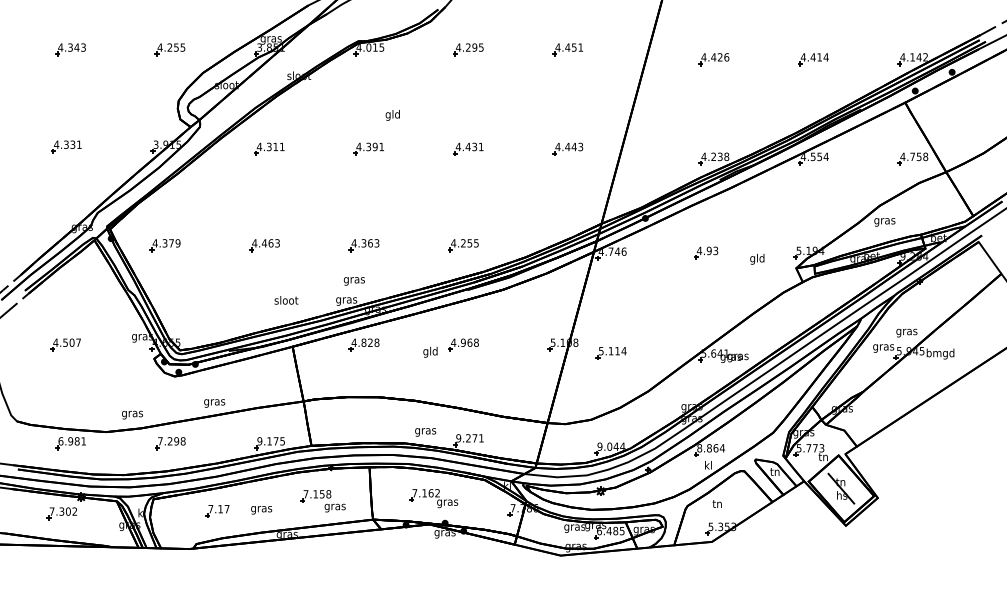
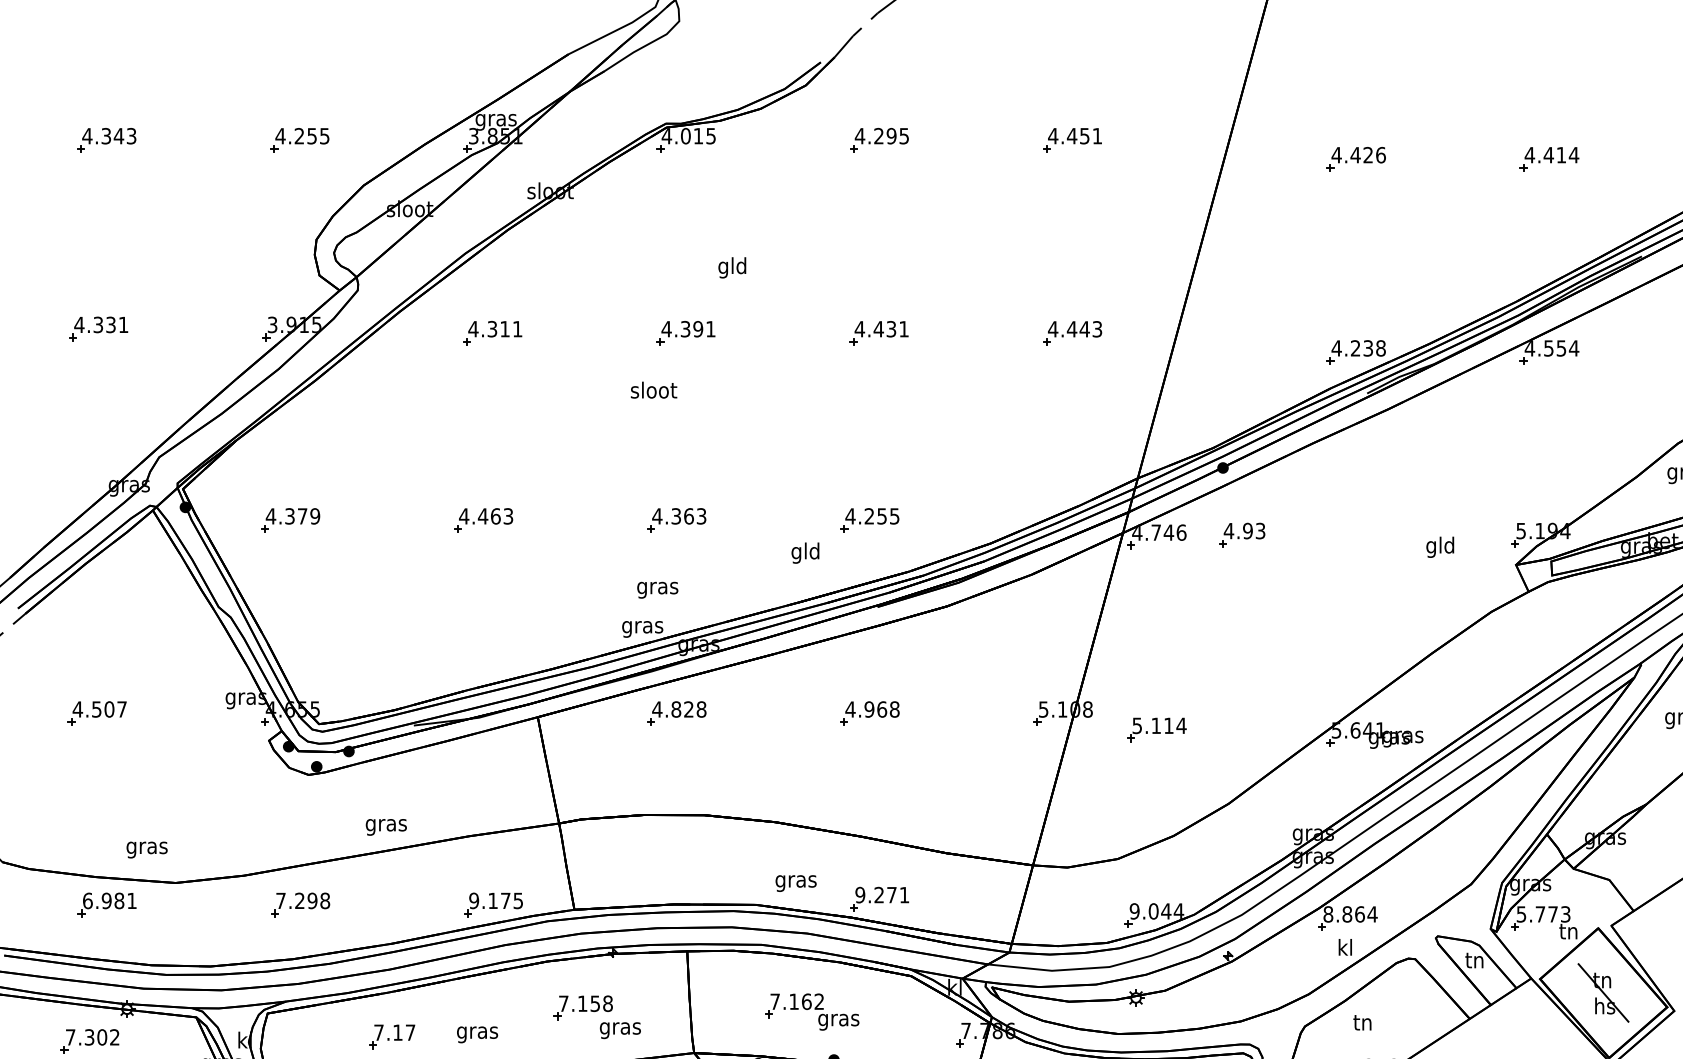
part: (706, 252) -> (1242, 534), moved
text: (286, 300) -> (654, 390), moved
text: (430, 351) -> (805, 551), moved
text: (132, 414) -> (147, 848), moved

